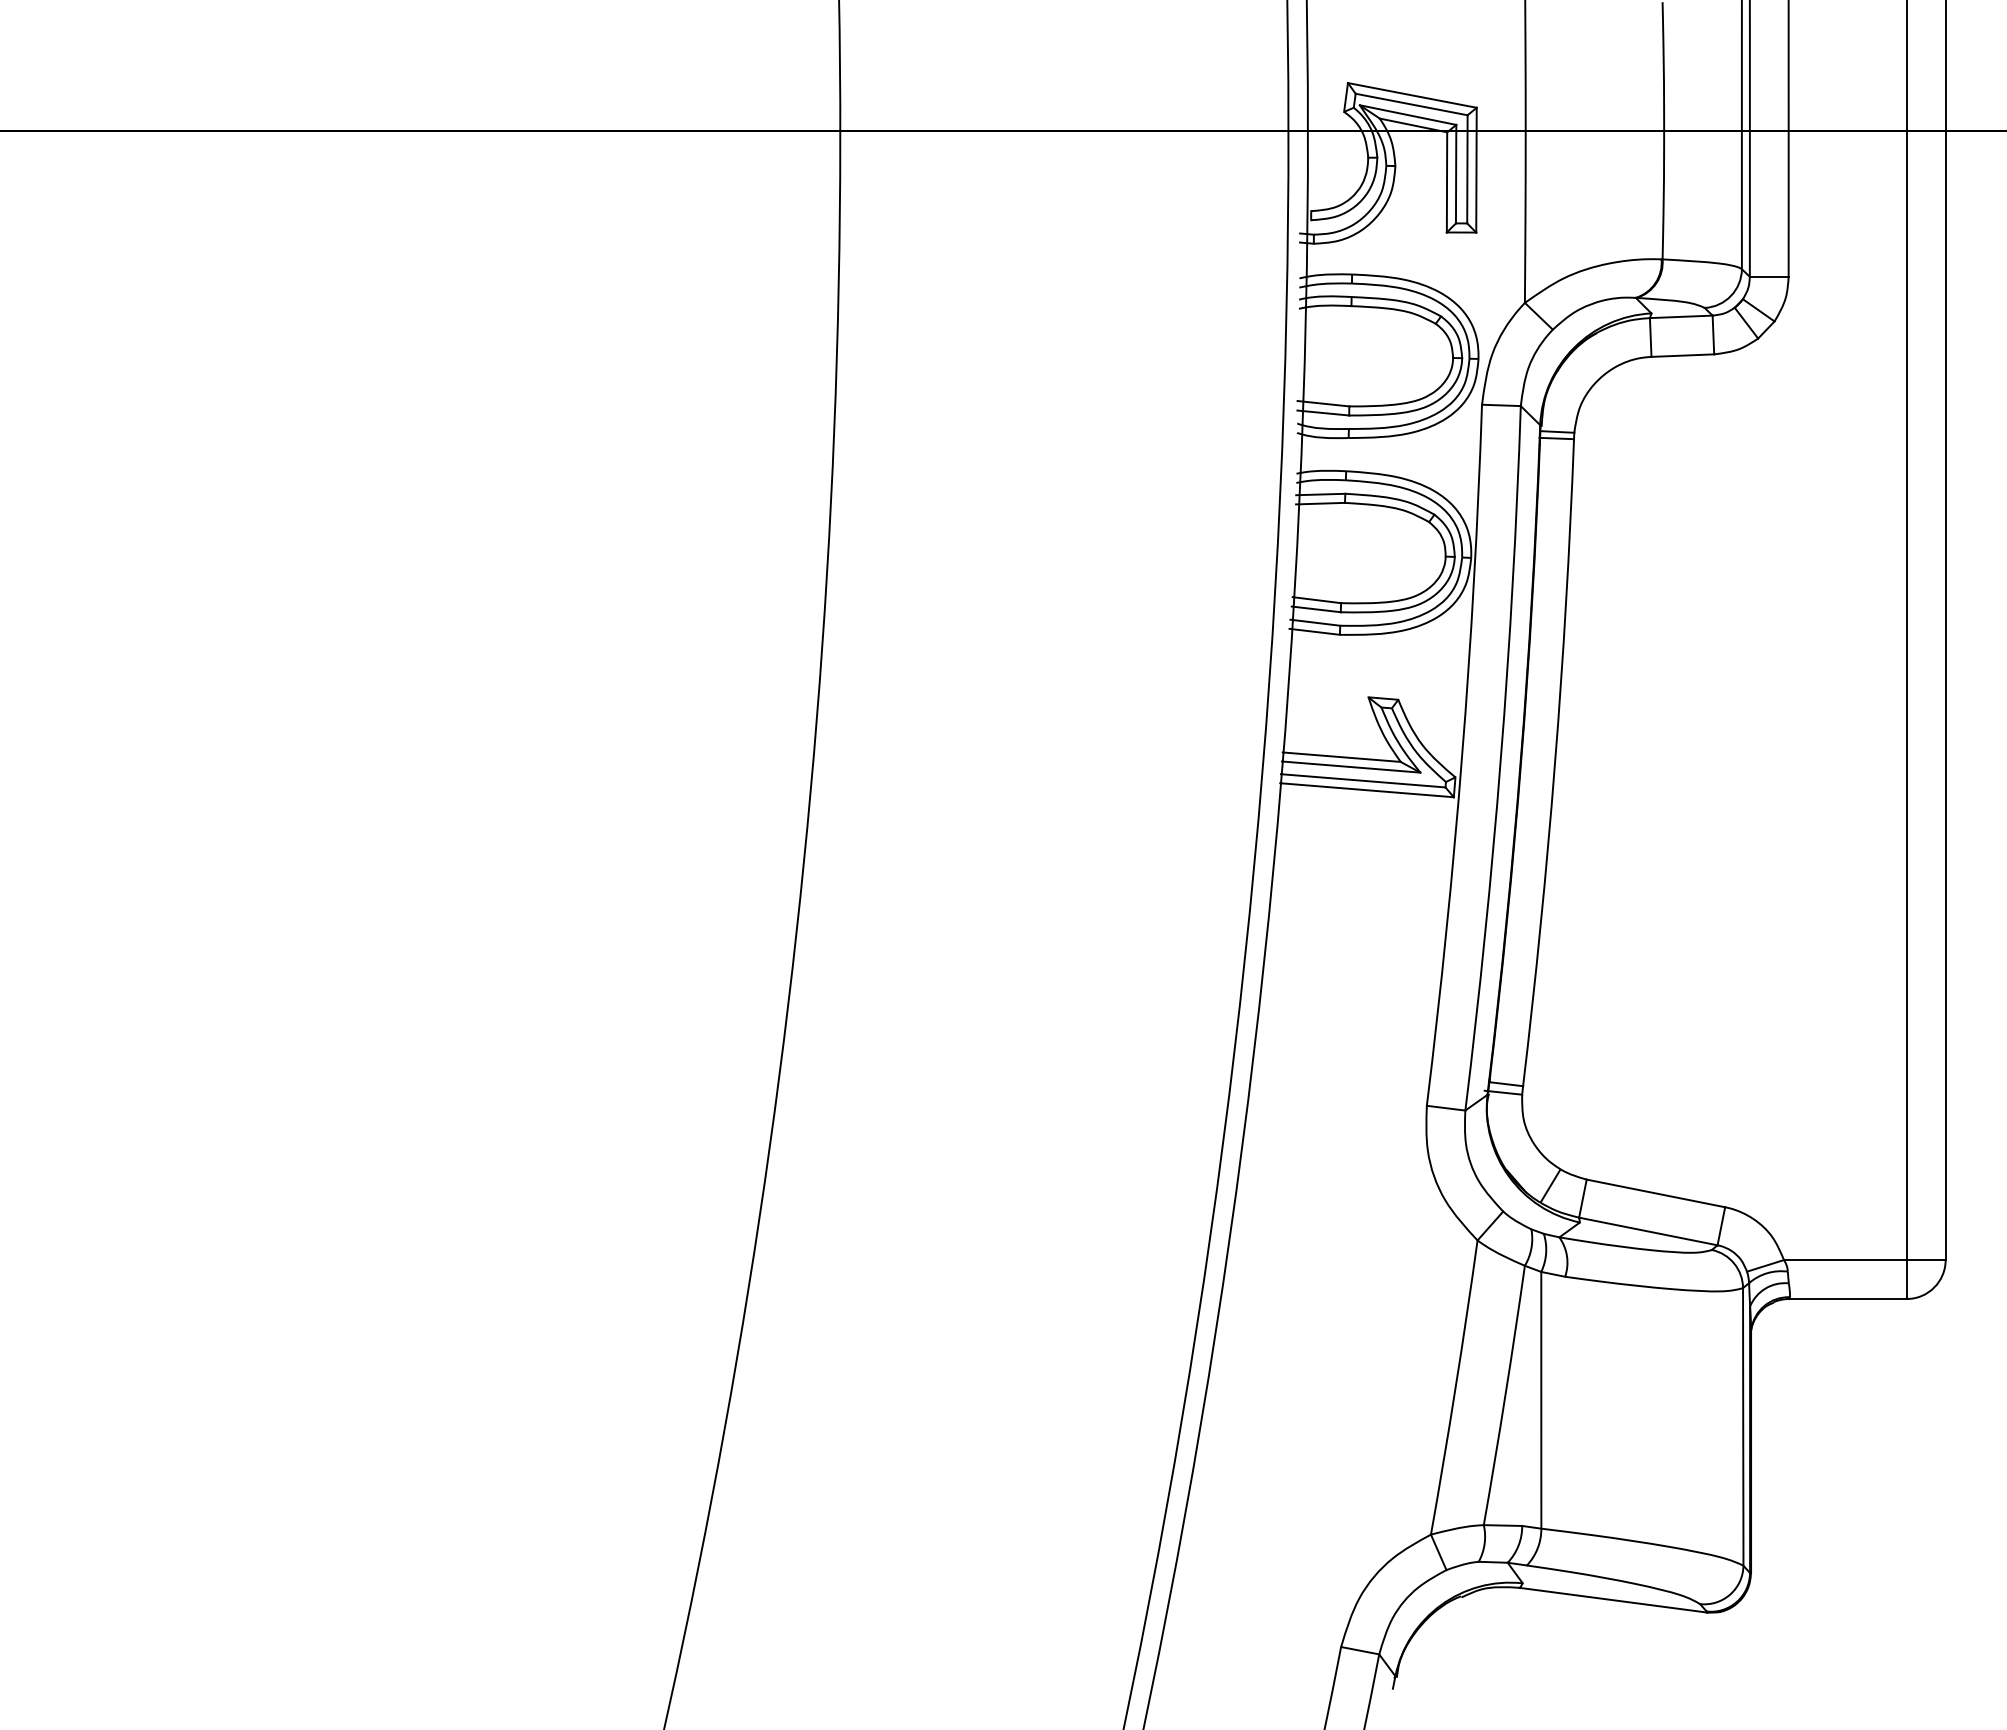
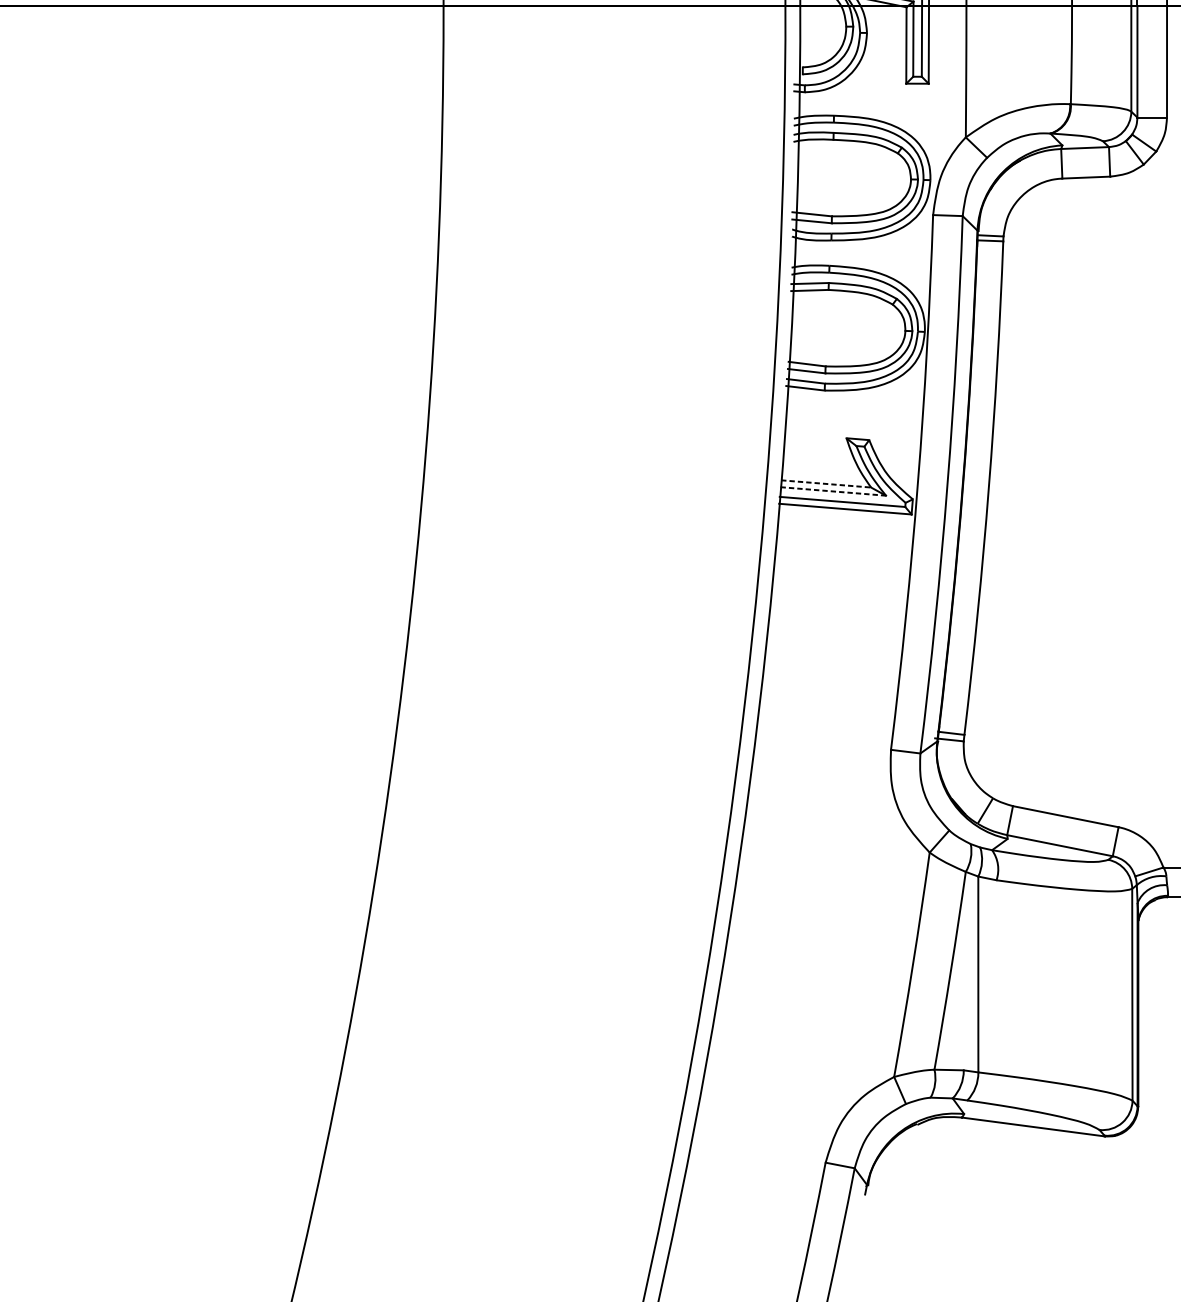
line: (1342, 757) -> (826, 484), solid -> dashed
line: (1351, 767) -> (833, 491), solid -> dashed

